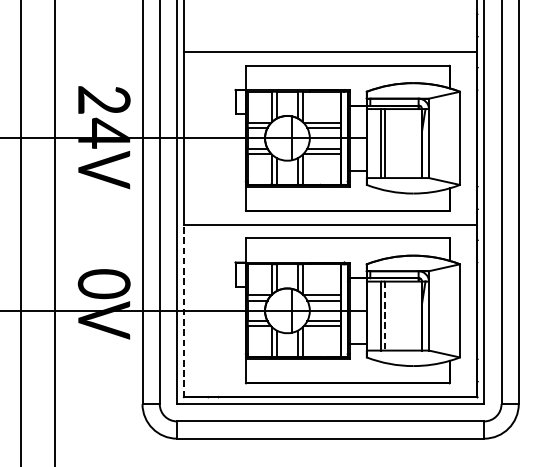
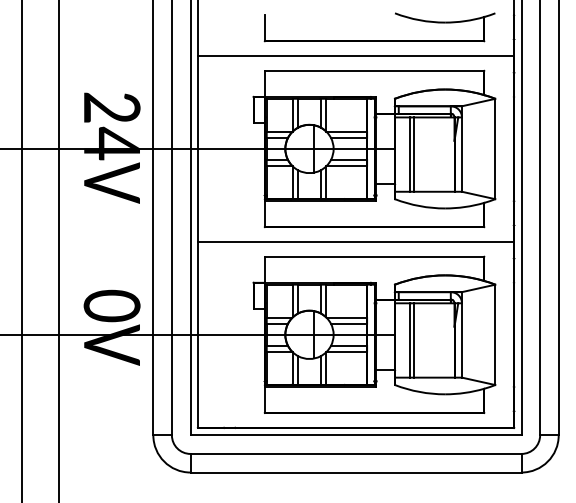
part: (352, 37) -> (379, 40), added
line: (183, 310) -> (197, 334), dashed -> solid
line: (384, 316) -> (414, 340), dashed -> solid

